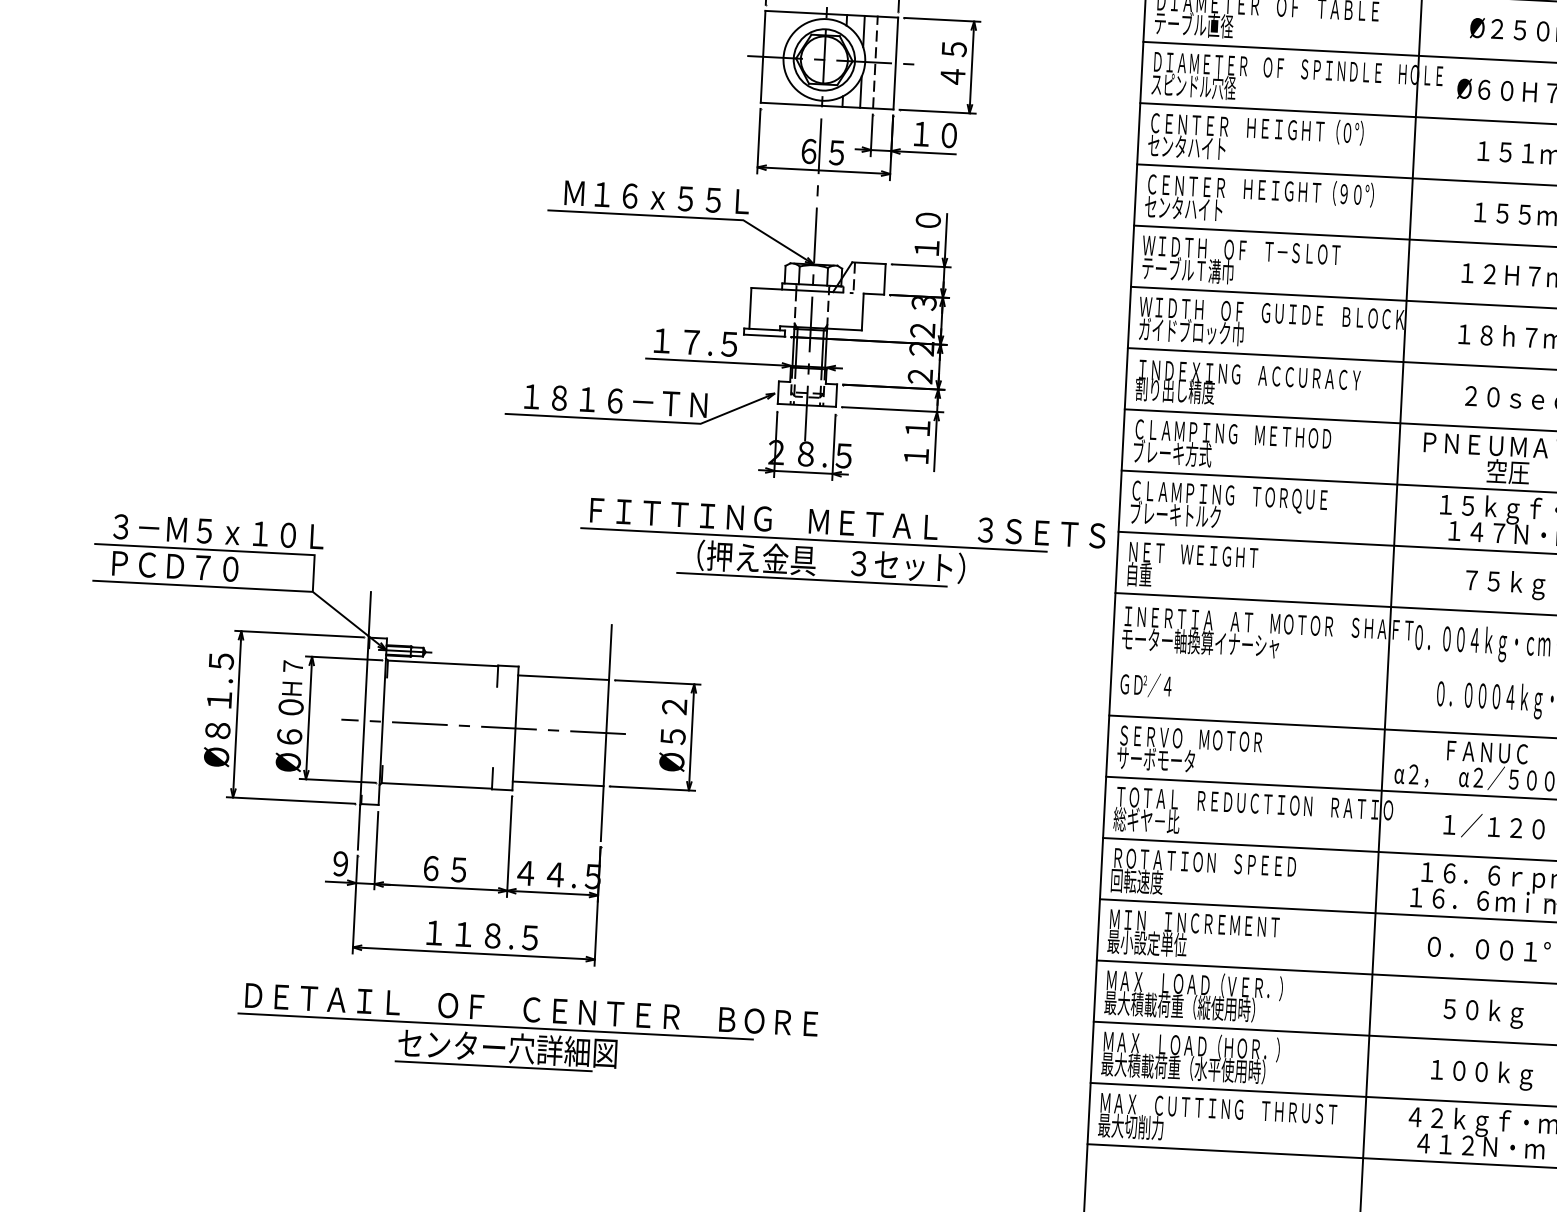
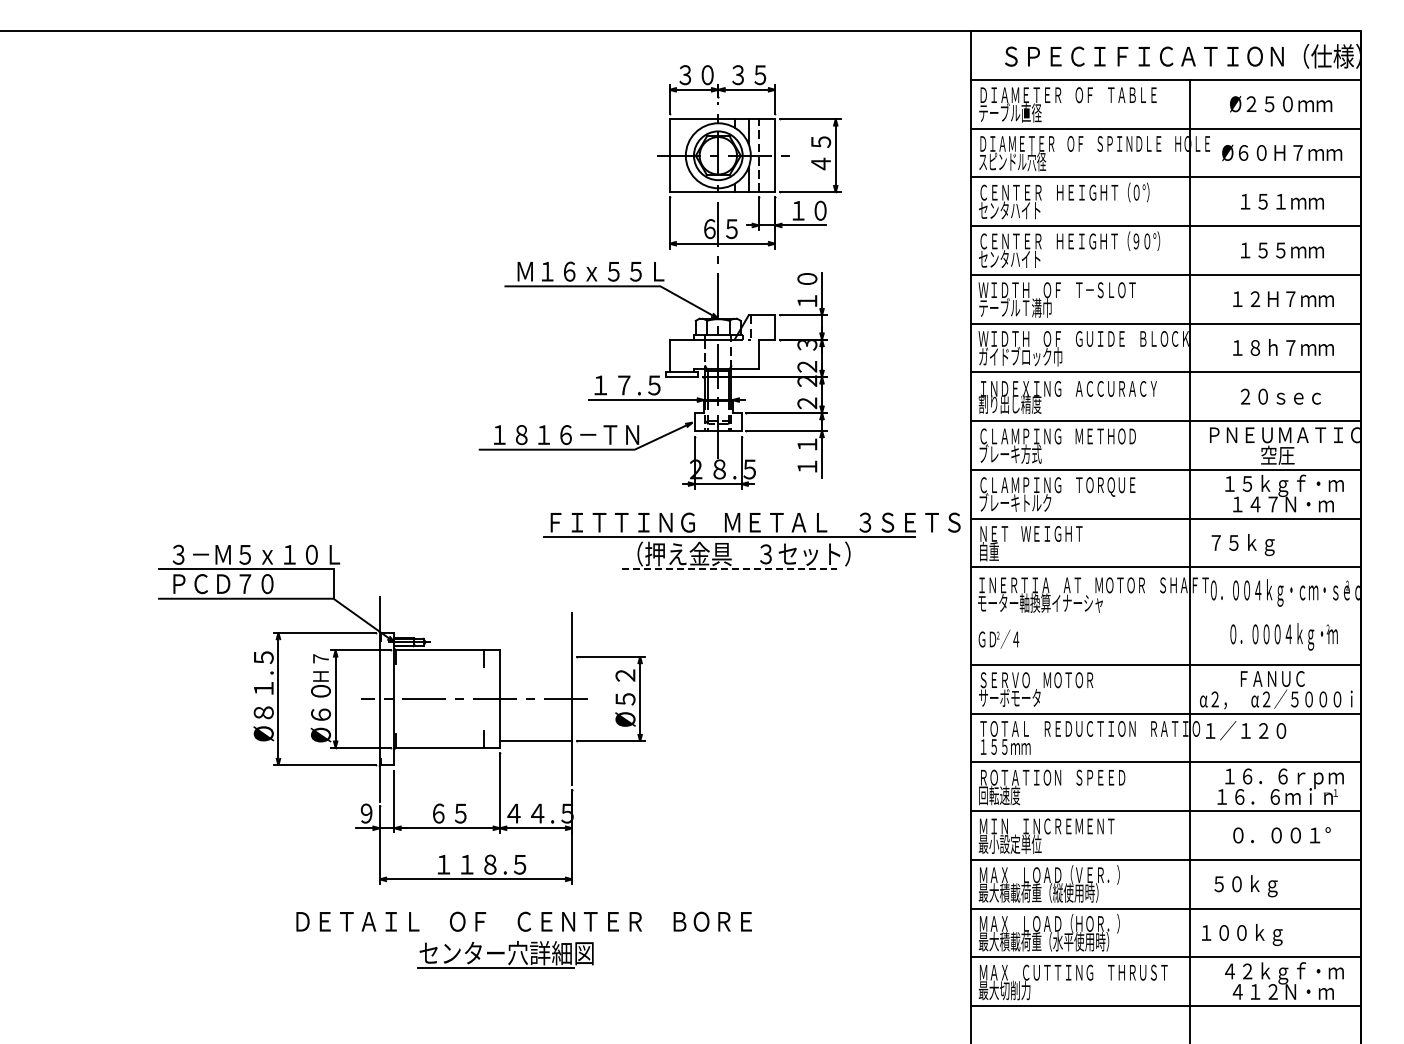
line: (812, 580) -> (729, 569), solid -> dashed
text: (1504, 585) -> (1242, 545), moved
line: (562, 677) -> (535, 656), removed
text: (1146, 820) -> (1004, 746), 総ギヤ－比 -> １５５ｍｍ
text: (1494, 826) -> (1246, 730), moved
text: (1482, 1013) -> (1245, 886), moved
line: (494, 1026) -> (495, 936), removed
text: (1482, 1073) -> (1242, 934), moved

